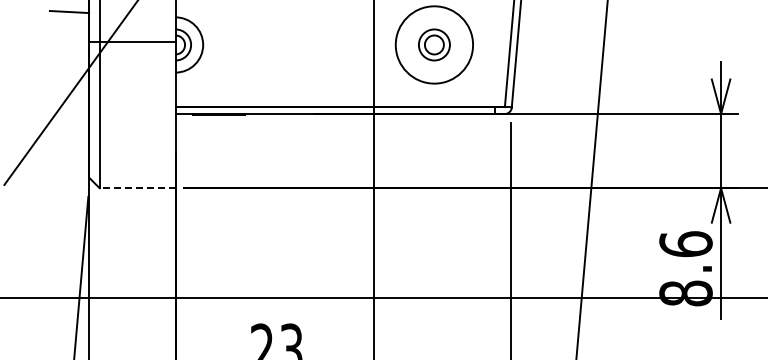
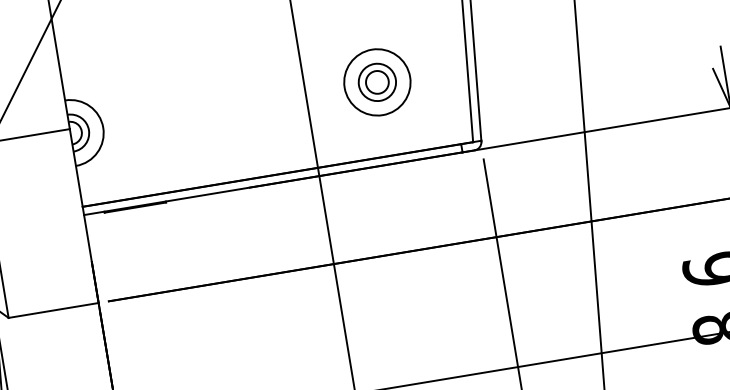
circle: (434, 44) -> (377, 81), size x0.71
line: (137, 188) -> (53, 310), dashed -> solid

